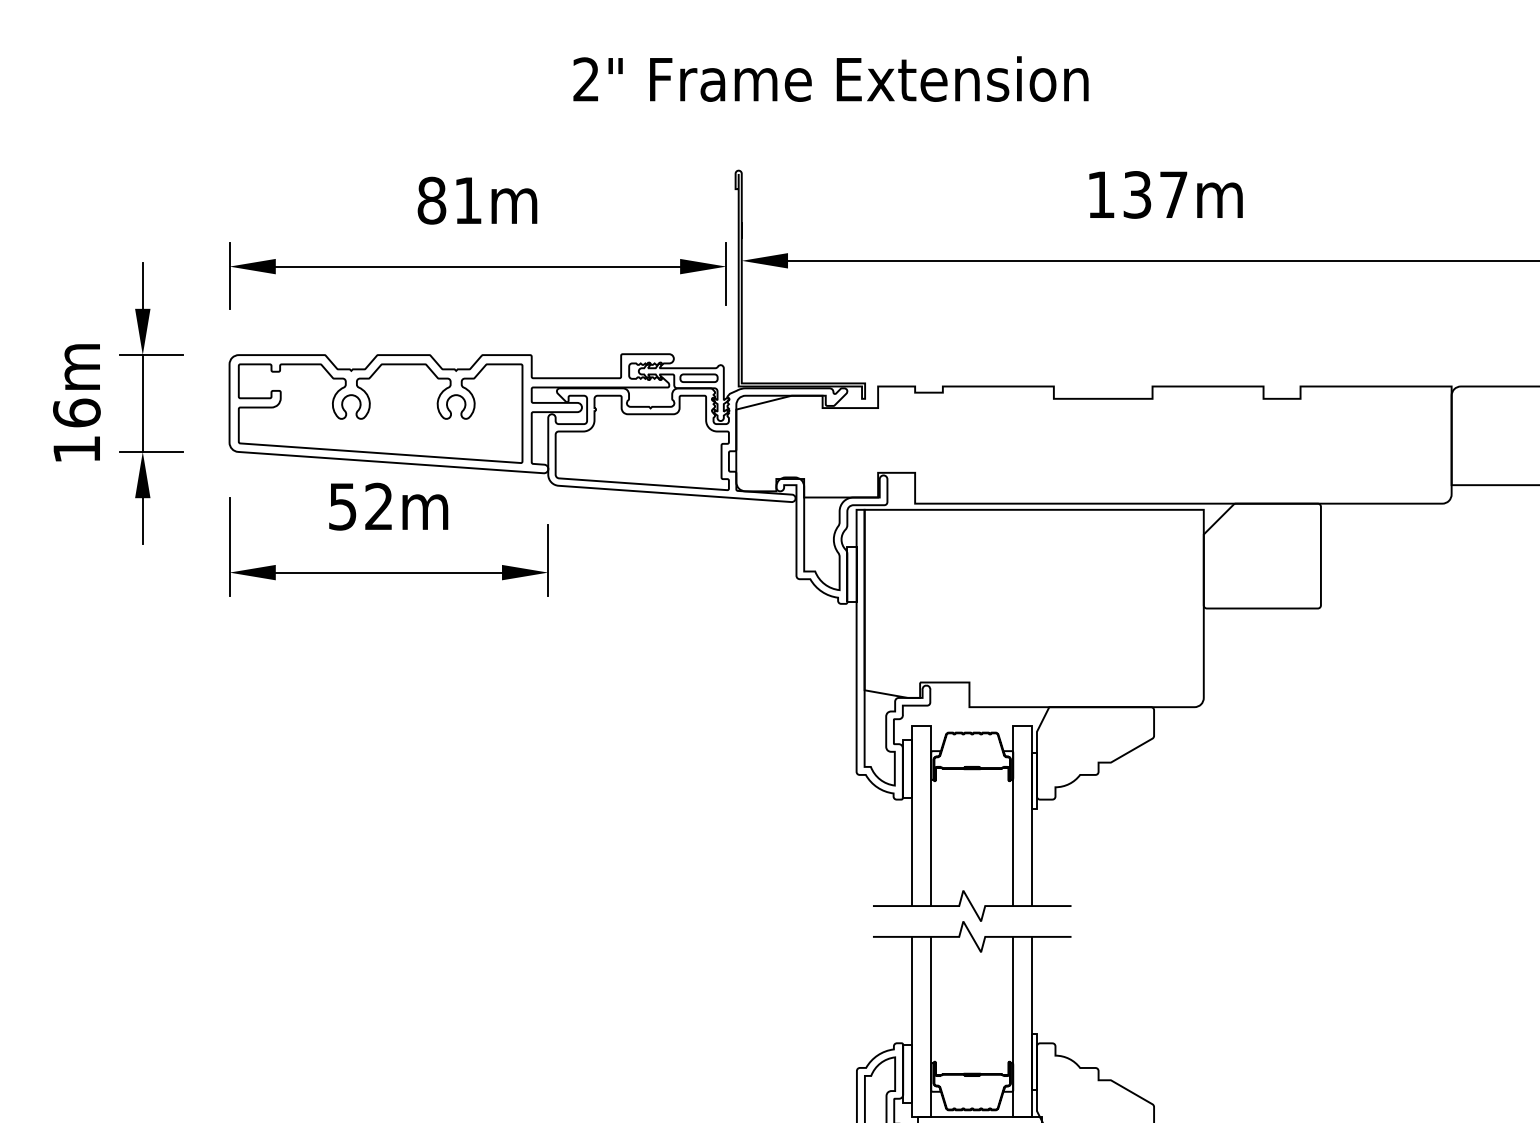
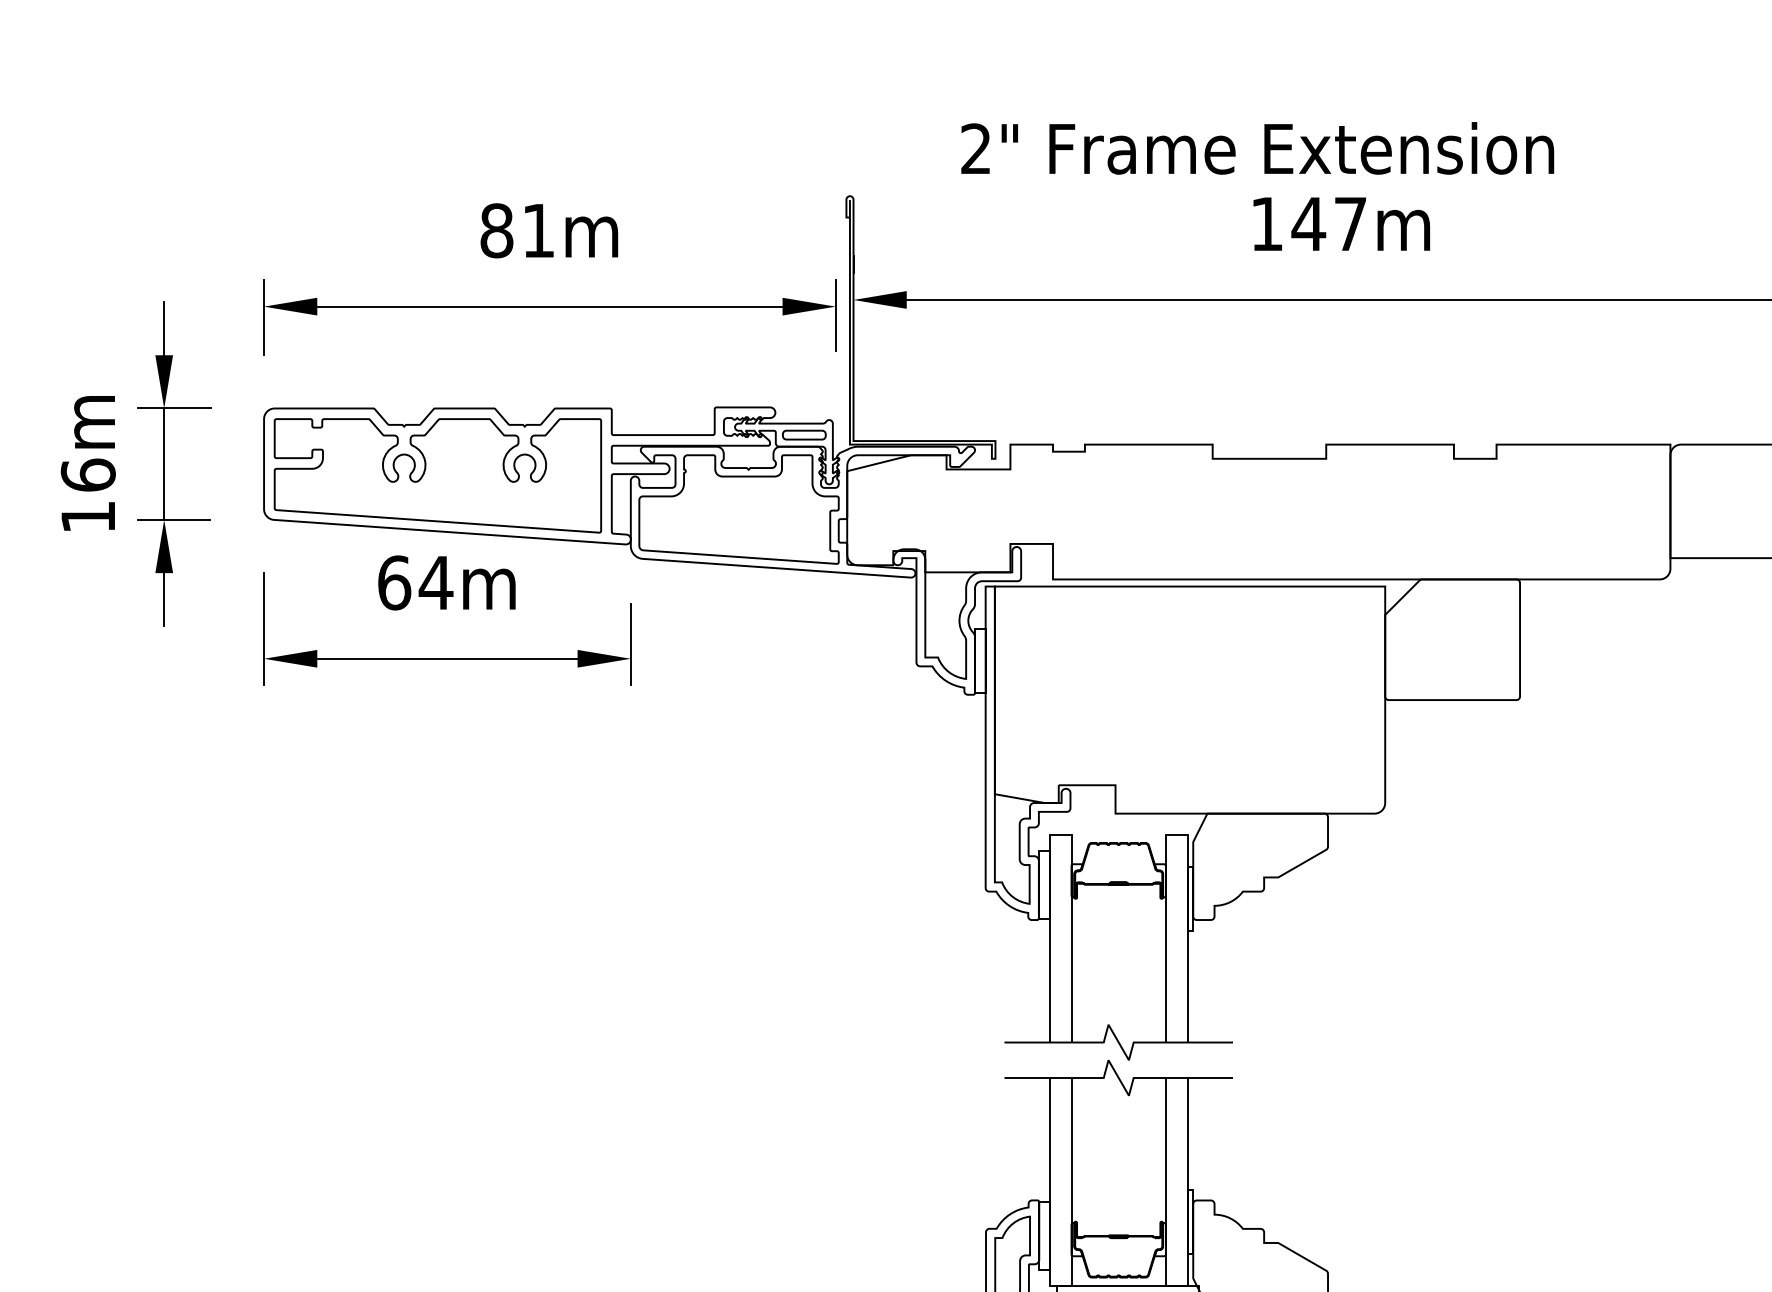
text: (830, 78) -> (1257, 147), moved
text: (1137, 194) -> (1308, 223), 137m -> 147m
text: (361, 506) -> (415, 582), 52m -> 64m

